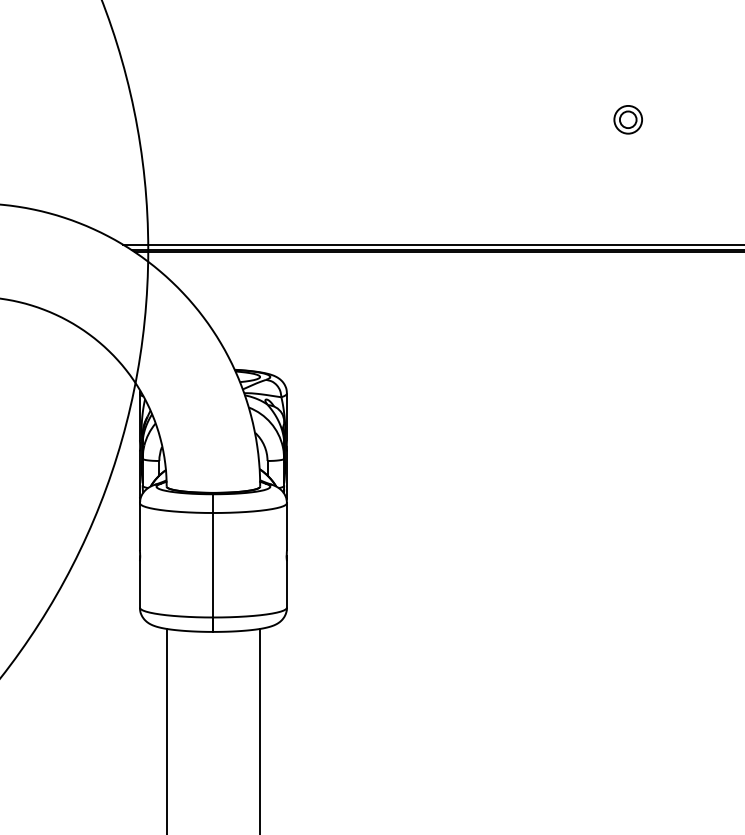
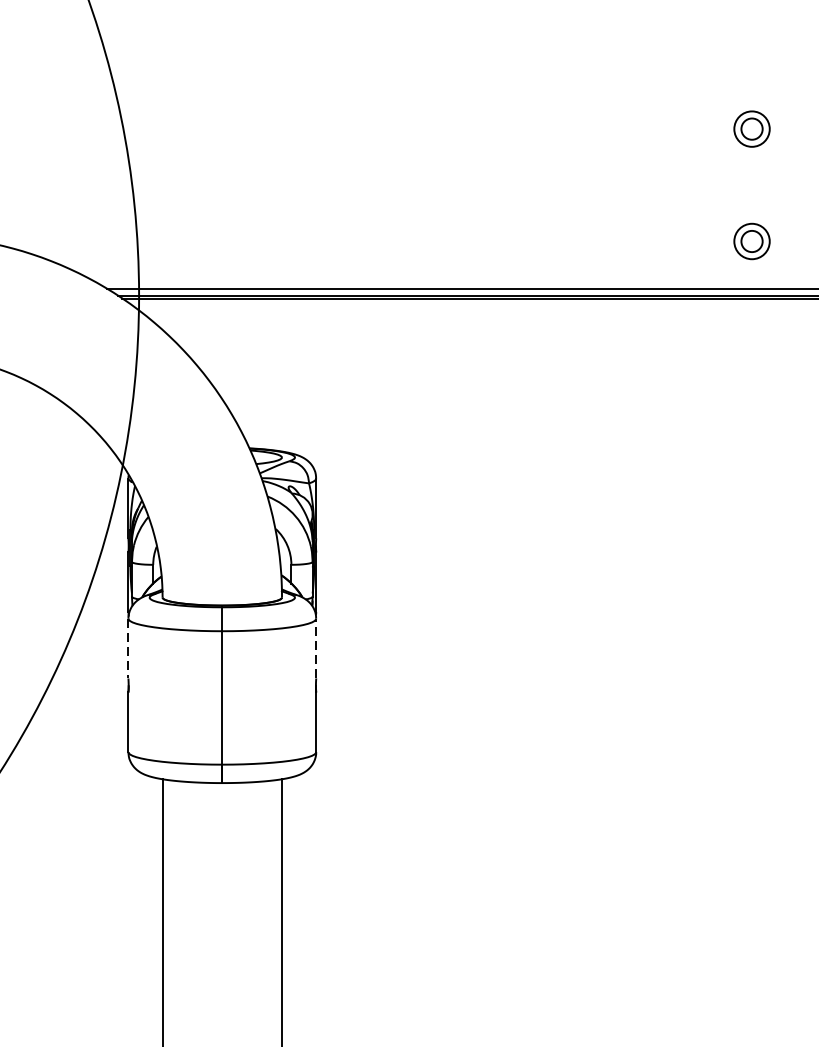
part: (627, 207) -> (751, 241), added
line: (286, 526) -> (315, 648), solid -> dashed
line: (139, 527) -> (127, 649), solid -> dashed

